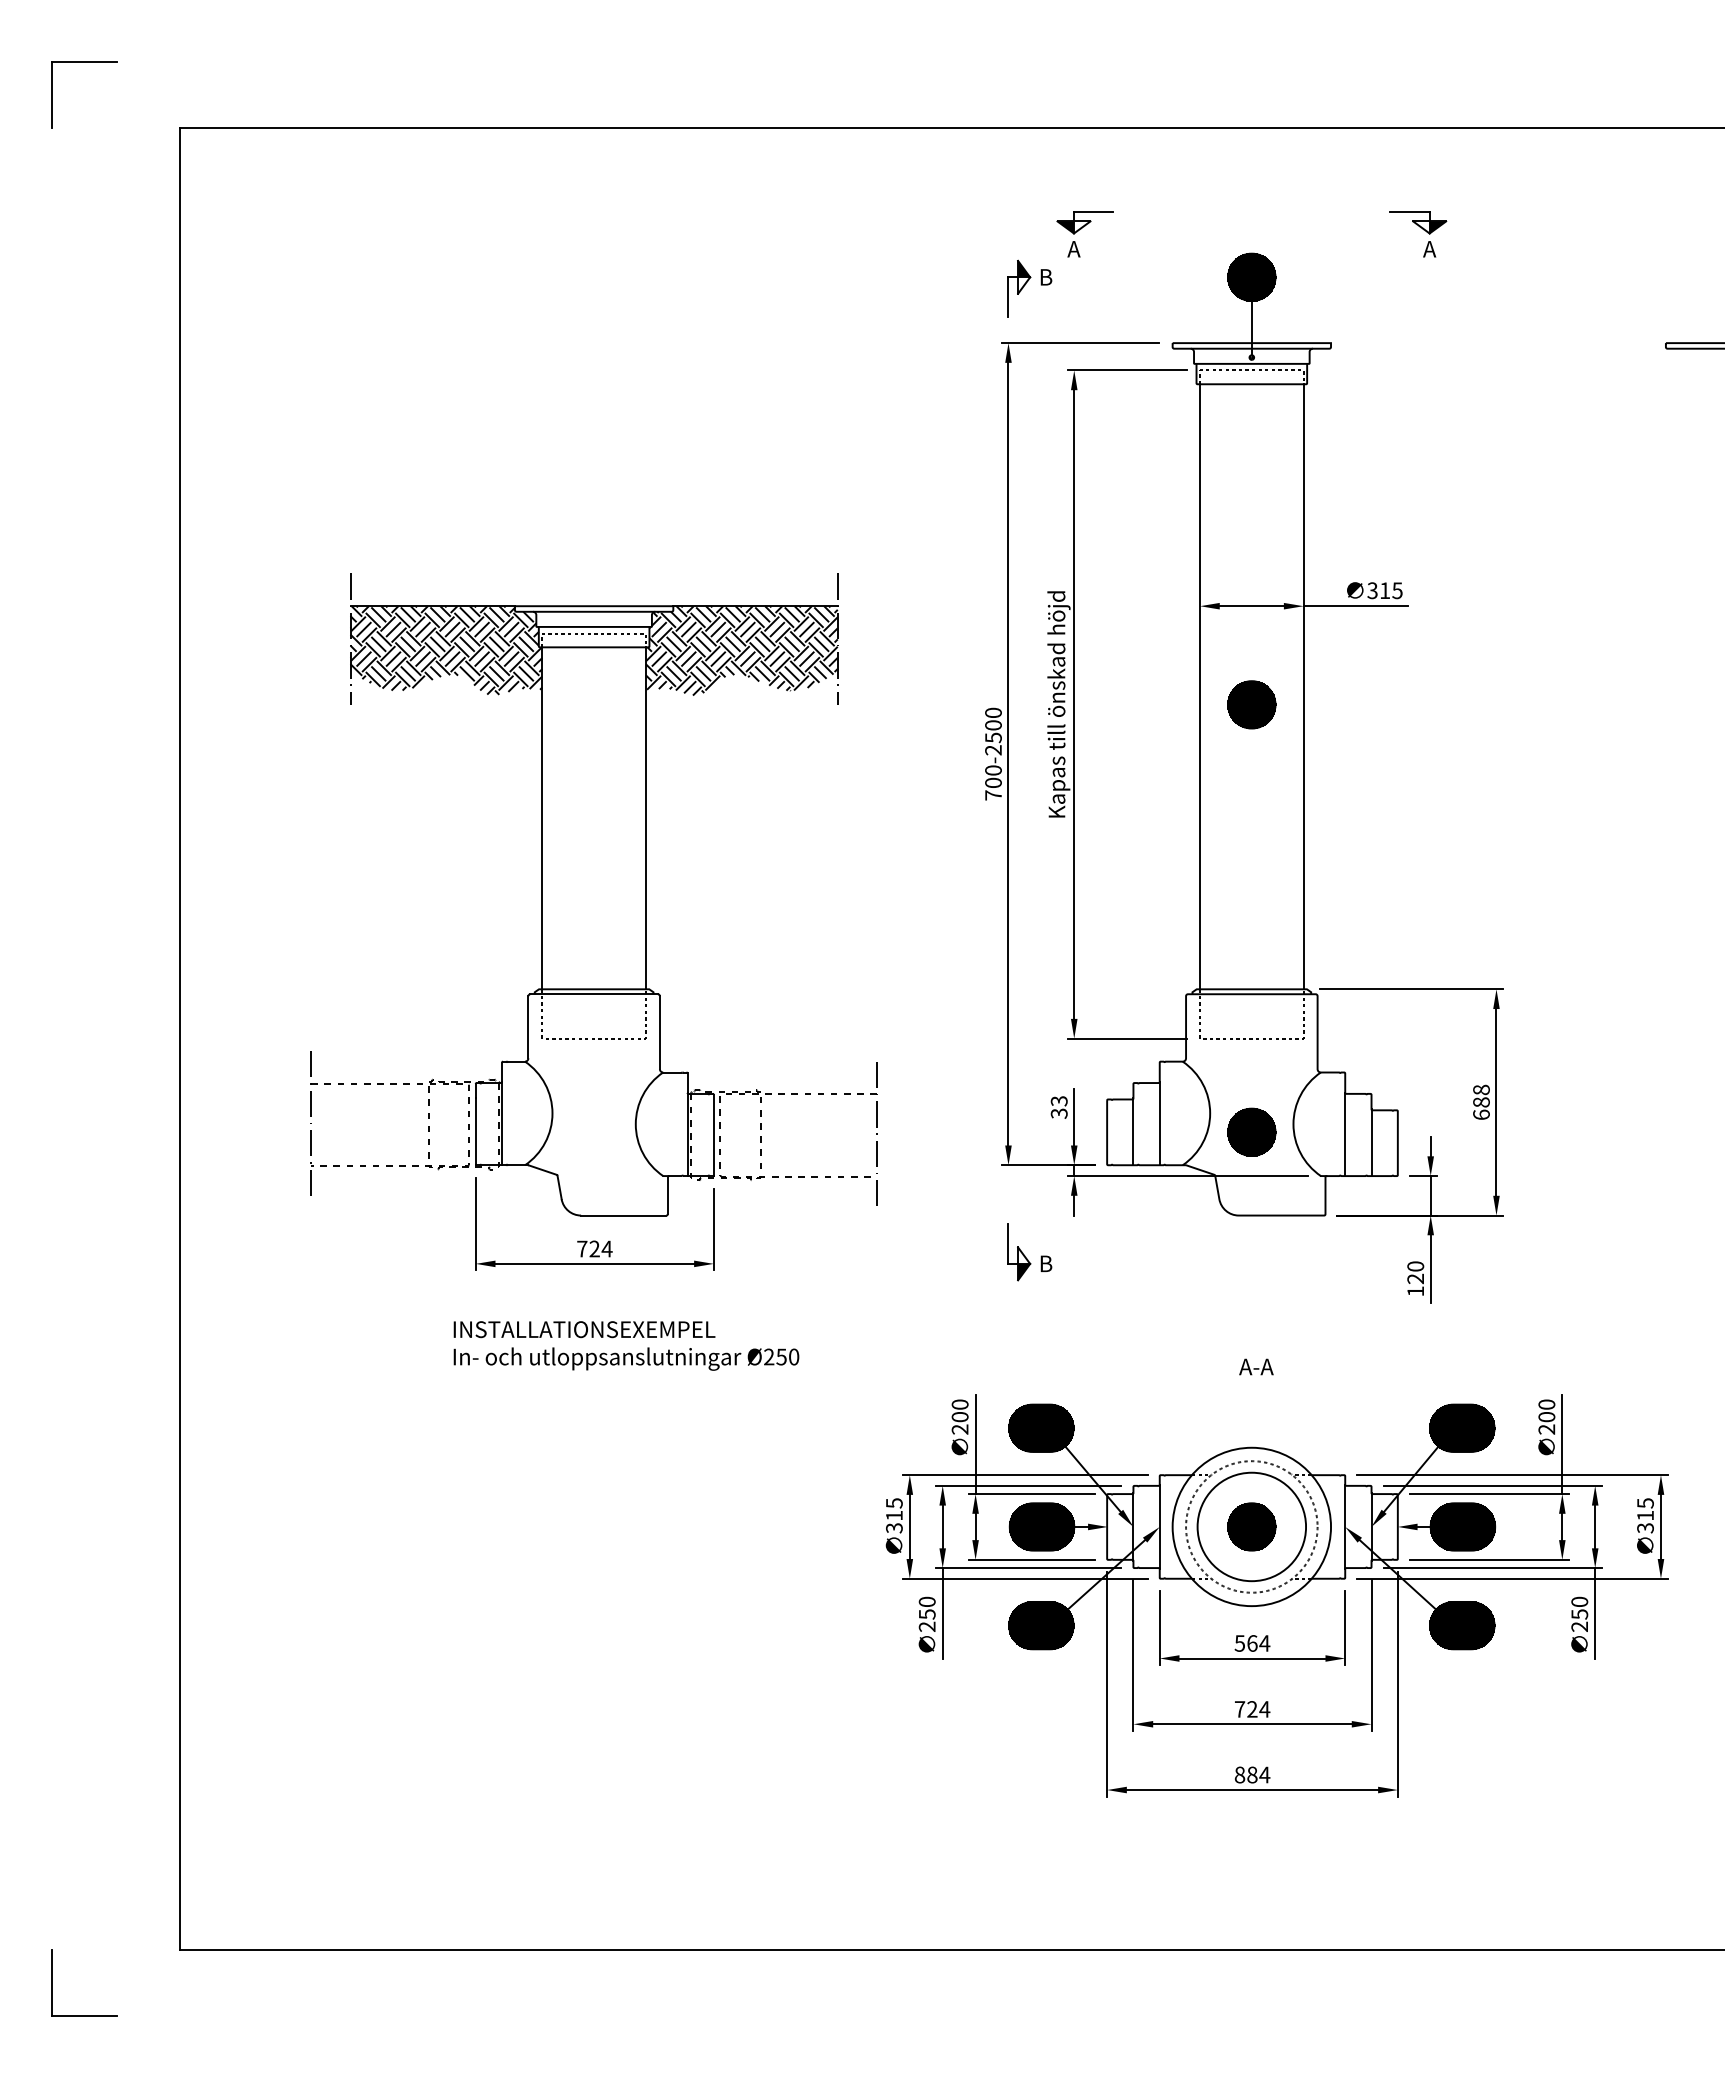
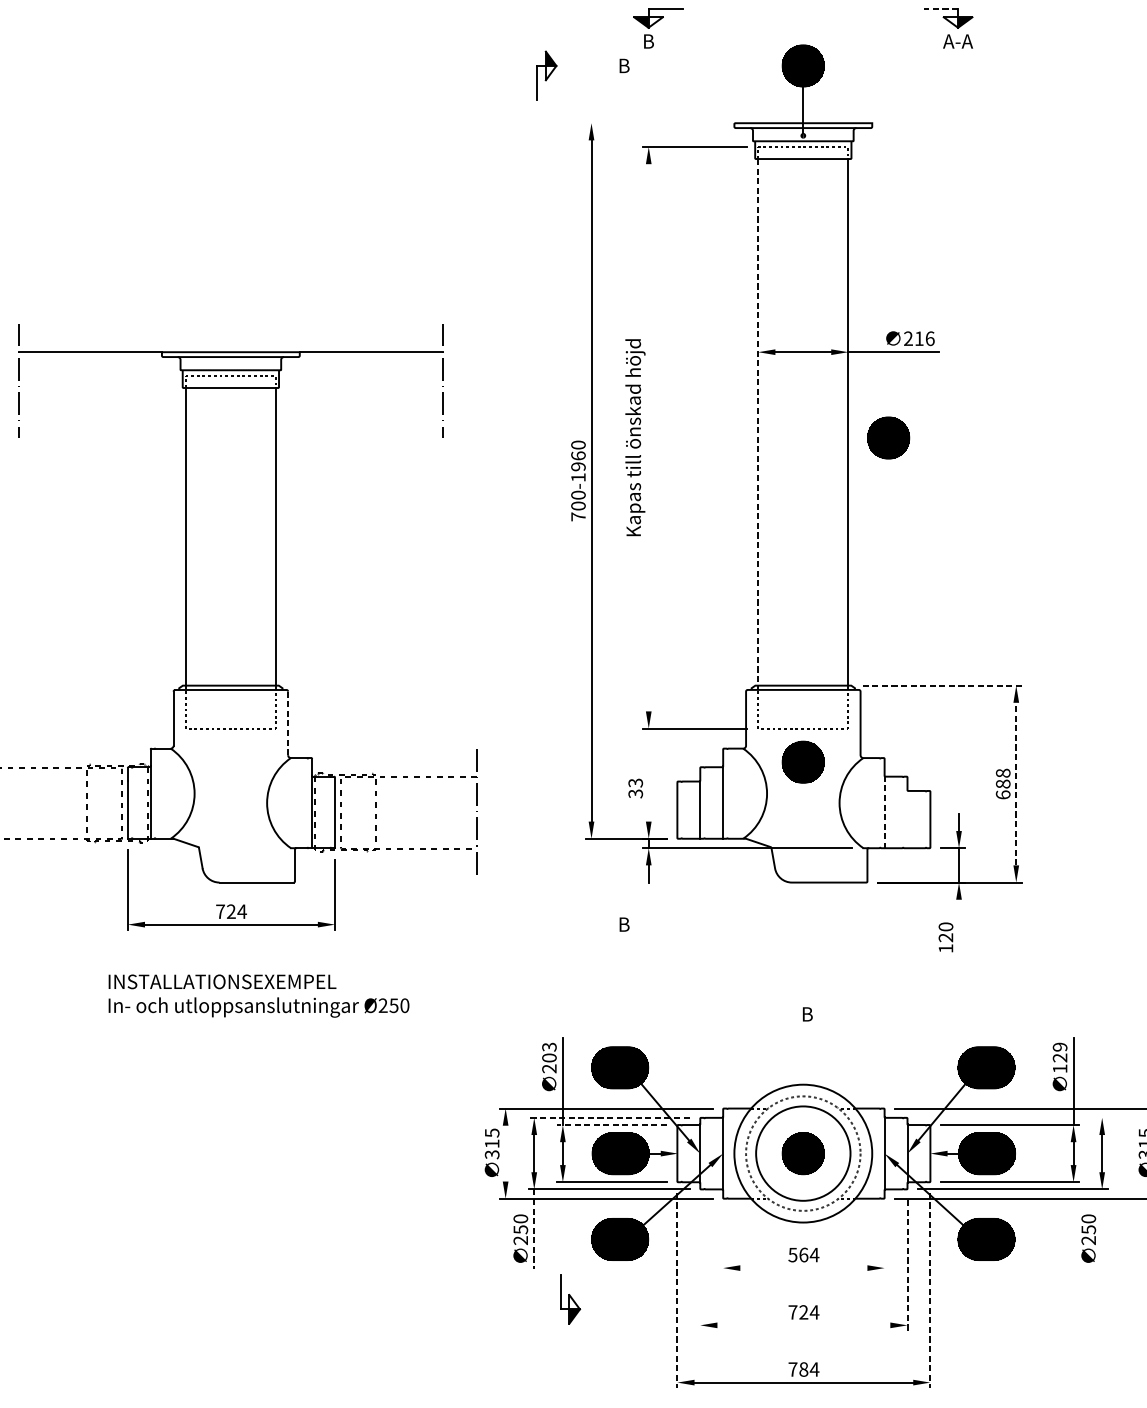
line: (1409, 211) -> (940, 8), solid -> dashed
text: (1073, 249) -> (648, 41), A -> B
text: (1429, 249) -> (957, 41), A -> A-A
part: (1019, 288) -> (547, 75), moved
line: (1080, 343) -> (654, 123), removed
text: (1384, 590) -> (918, 338), 315 -> 216
hatch: (446, 650) -> (102, 390), removed
hatch: (741, 650) -> (359, 390), removed
line: (1200, 686) -> (758, 422), solid -> dashed
line: (1074, 704) -> (648, 437), removed
part: (1251, 704) -> (888, 437), moved
text: (993, 737) -> (578, 466), 700-2500 -> 700-1960
line: (1412, 989) -> (943, 685), solid -> dashed
line: (659, 1032) -> (287, 723), solid -> dashed
line: (1496, 1101) -> (1016, 783), solid -> dashed
line: (1074, 1117) -> (648, 797), removed
part: (1251, 1131) -> (803, 761), moved
line: (1345, 1134) -> (884, 812), solid -> dashed
line: (1371, 1142) -> (907, 818), removed
part: (1019, 1252) -> (570, 1299), moved
line: (1430, 1268) -> (958, 928), removed
text: (1256, 1366) -> (807, 1013), A-A -> B
text: (959, 1404) -> (548, 1047), 200 -> 203
text: (1546, 1416) -> (1059, 1057), 200 -> 129
line: (1028, 1485) -> (608, 1117), solid -> dashed
line: (1492, 1485) -> (1012, 1117), removed
line: (1031, 1494) -> (611, 1125), solid -> dashed
line: (909, 1526) -> (505, 1153), removed
line: (942, 1613) -> (534, 1228), solid -> dashed
line: (1595, 1613) -> (1102, 1228), removed
line: (1345, 1627) -> (884, 1241), removed
line: (1159, 1628) -> (722, 1242), removed
line: (1133, 1655) -> (700, 1265), removed
line: (1371, 1656) -> (907, 1266), solid -> dashed
line: (1252, 1658) -> (803, 1268), removed
line: (1107, 1684) -> (677, 1290), solid -> dashed
line: (1397, 1684) -> (930, 1290), solid -> dashed
line: (1252, 1724) -> (803, 1325), removed
text: (1239, 1774) -> (792, 1369), 884 -> 784

